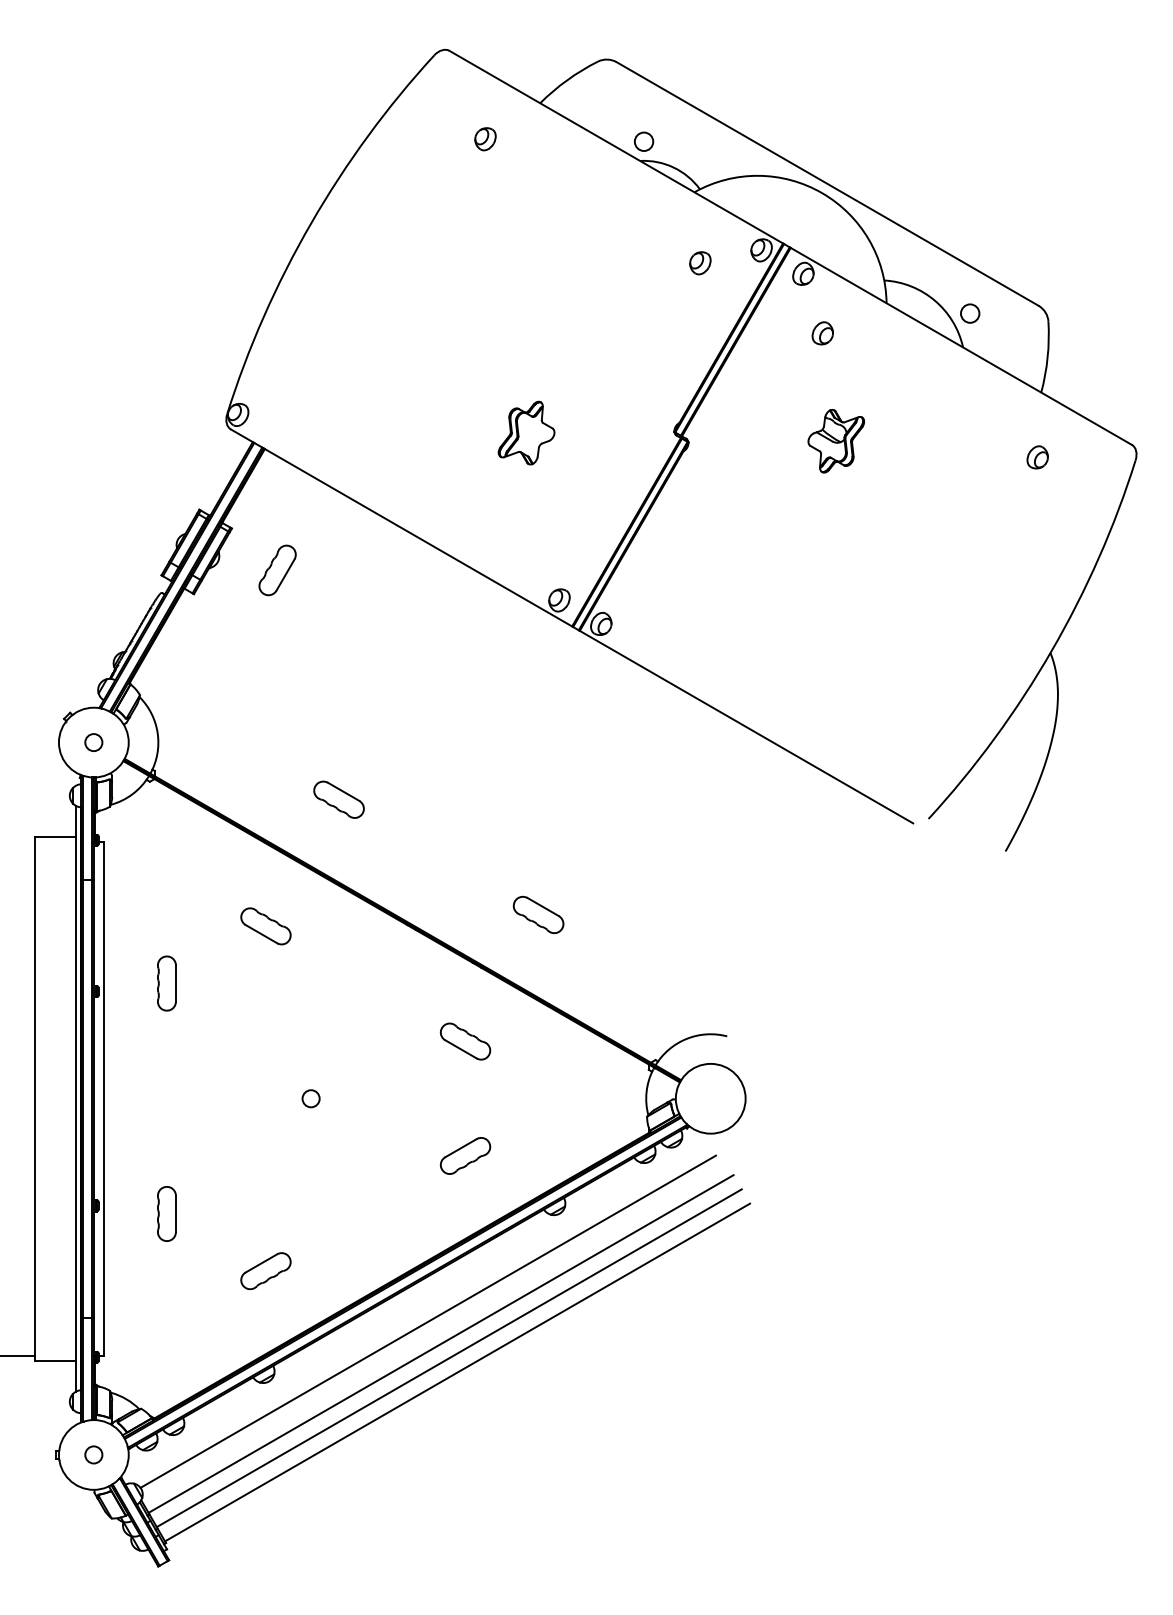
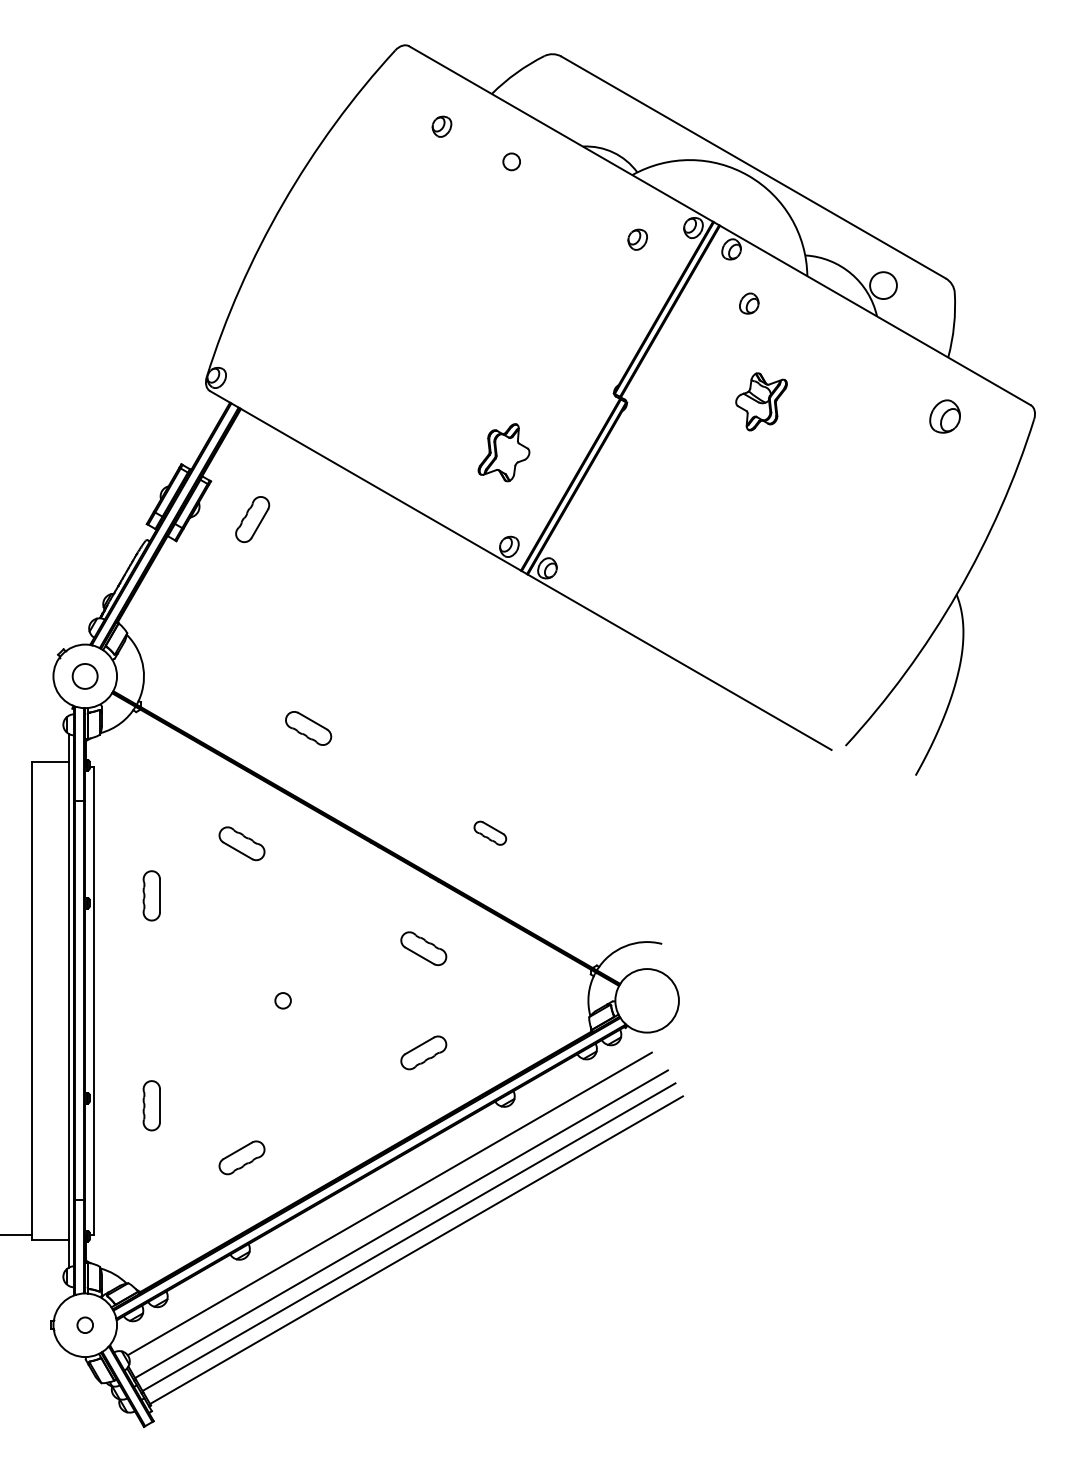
circle: (644, 141) -> (512, 161), moved
circle: (970, 313) -> (883, 285), size x1.6
part: (526, 432) -> (503, 452), moved
part: (1037, 457) -> (944, 416), size x1.6
circle: (93, 742) -> (84, 676), size x1.6
part: (538, 914) -> (490, 832), size x0.7

